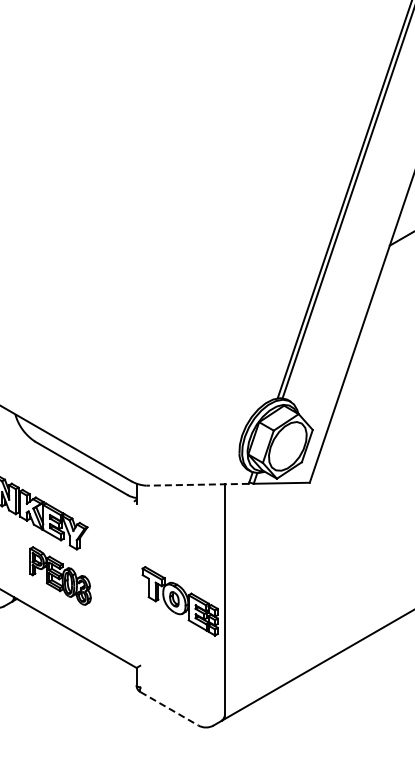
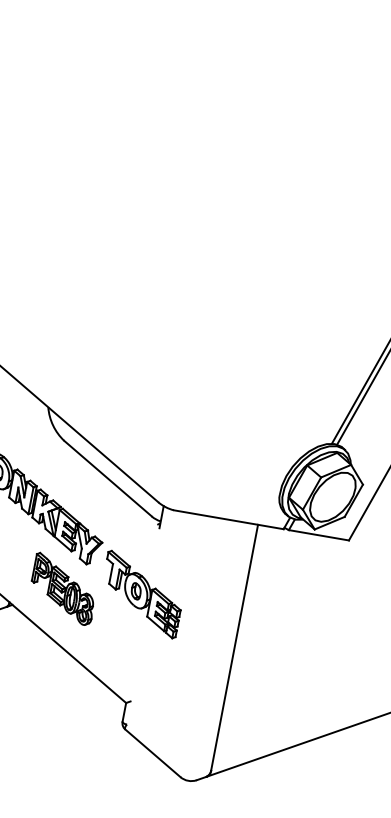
line: (197, 484) -> (228, 519), dashed -> solid
part: (179, 601) -> (141, 594), moved
line: (169, 709) -> (152, 754), dashed -> solid

